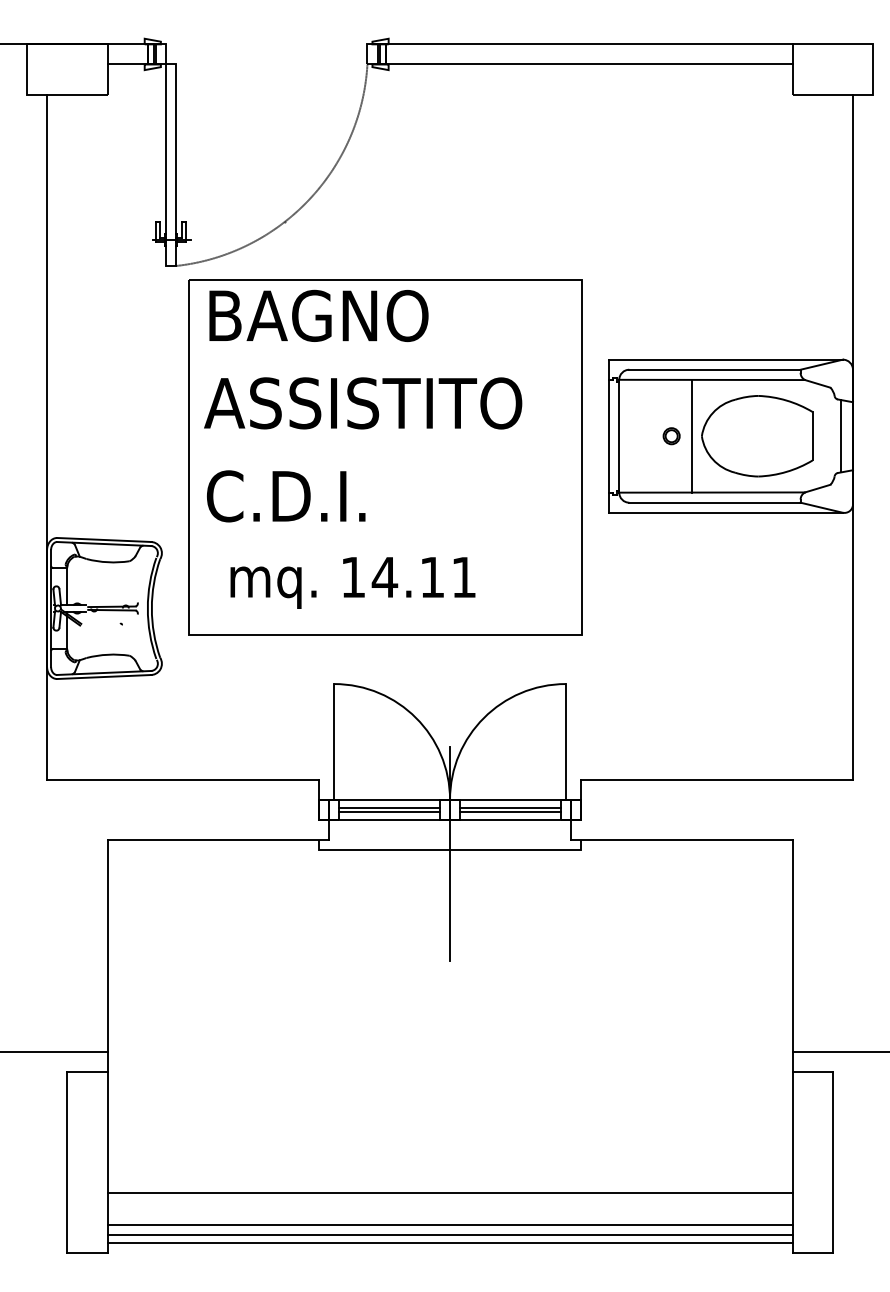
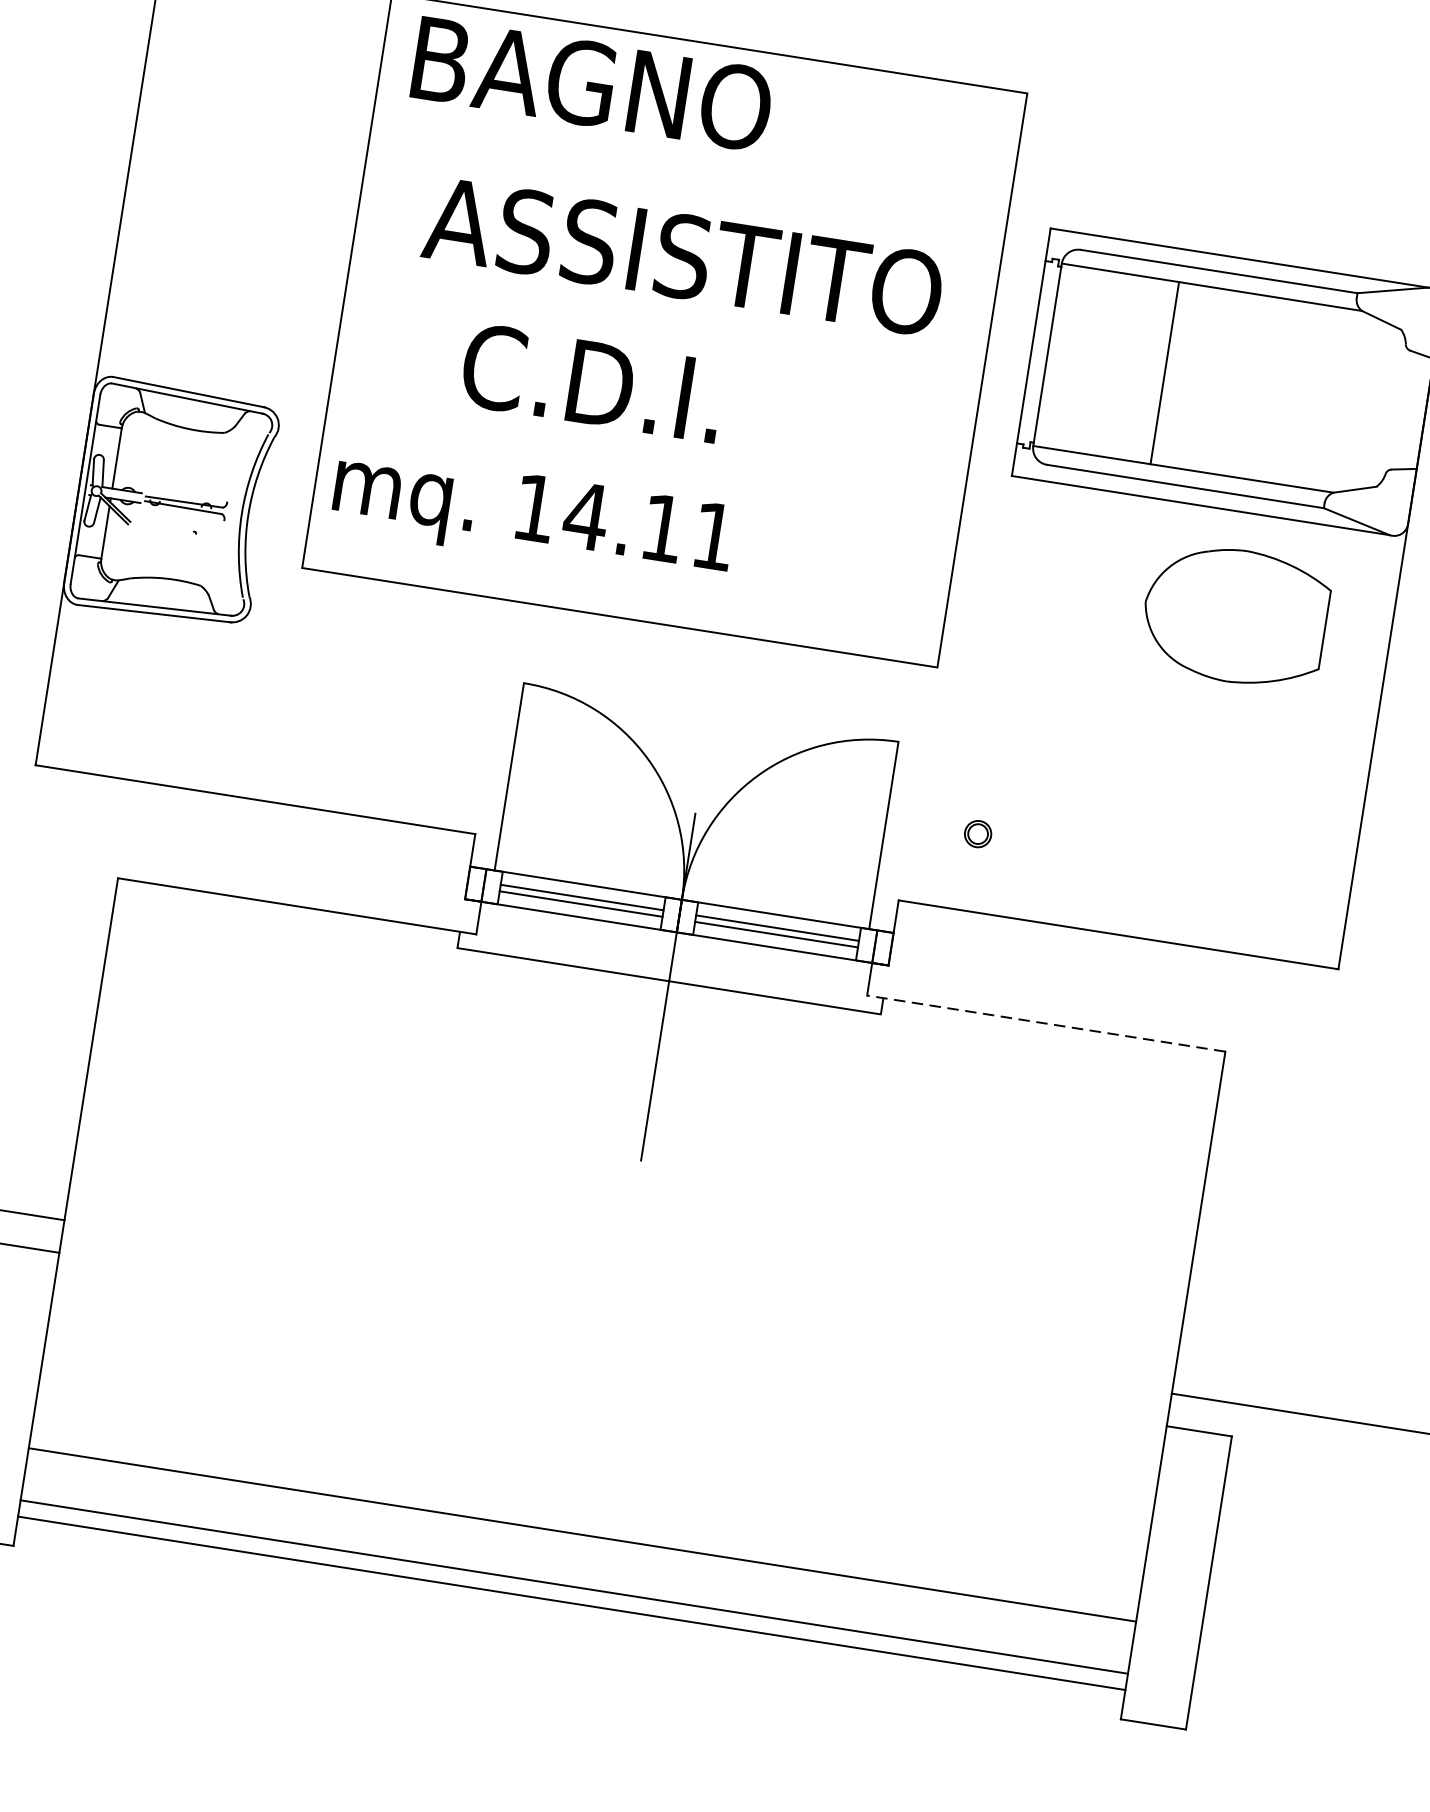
text: (363, 403) -> (684, 256), moved
part: (671, 436) -> (977, 834), moved
part: (757, 436) -> (1235, 616), moved
line: (840, 436) -> (1405, 411), removed
text: (286, 496) -> (592, 383), moved
text: (352, 582) -> (532, 516), moved
line: (681, 840) -> (1045, 1024), solid -> dashed
line: (449, 1243) -> (568, 1616), removed

